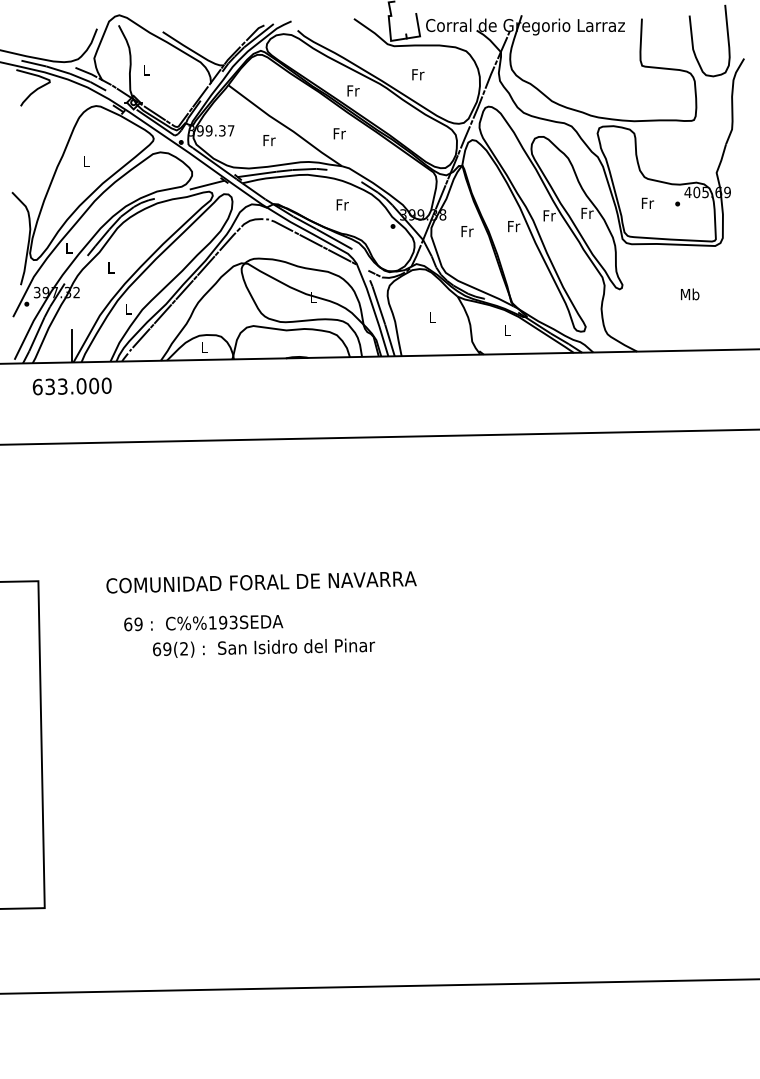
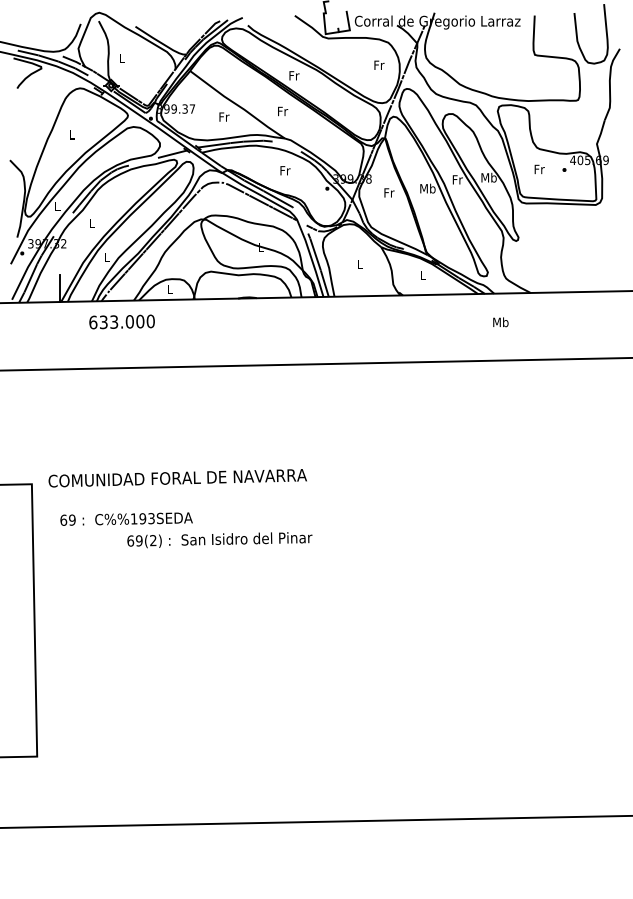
text: (418, 73) -> (379, 64), moved
text: (586, 213) -> (488, 177), Fr -> Mb
text: (513, 226) -> (427, 188), Fr -> Mb
text: (689, 294) -> (500, 322), moved
text: (71, 385) -> (121, 321), moved
text: (261, 582) -> (177, 478), moved
text: (203, 622) -> (126, 518), moved

